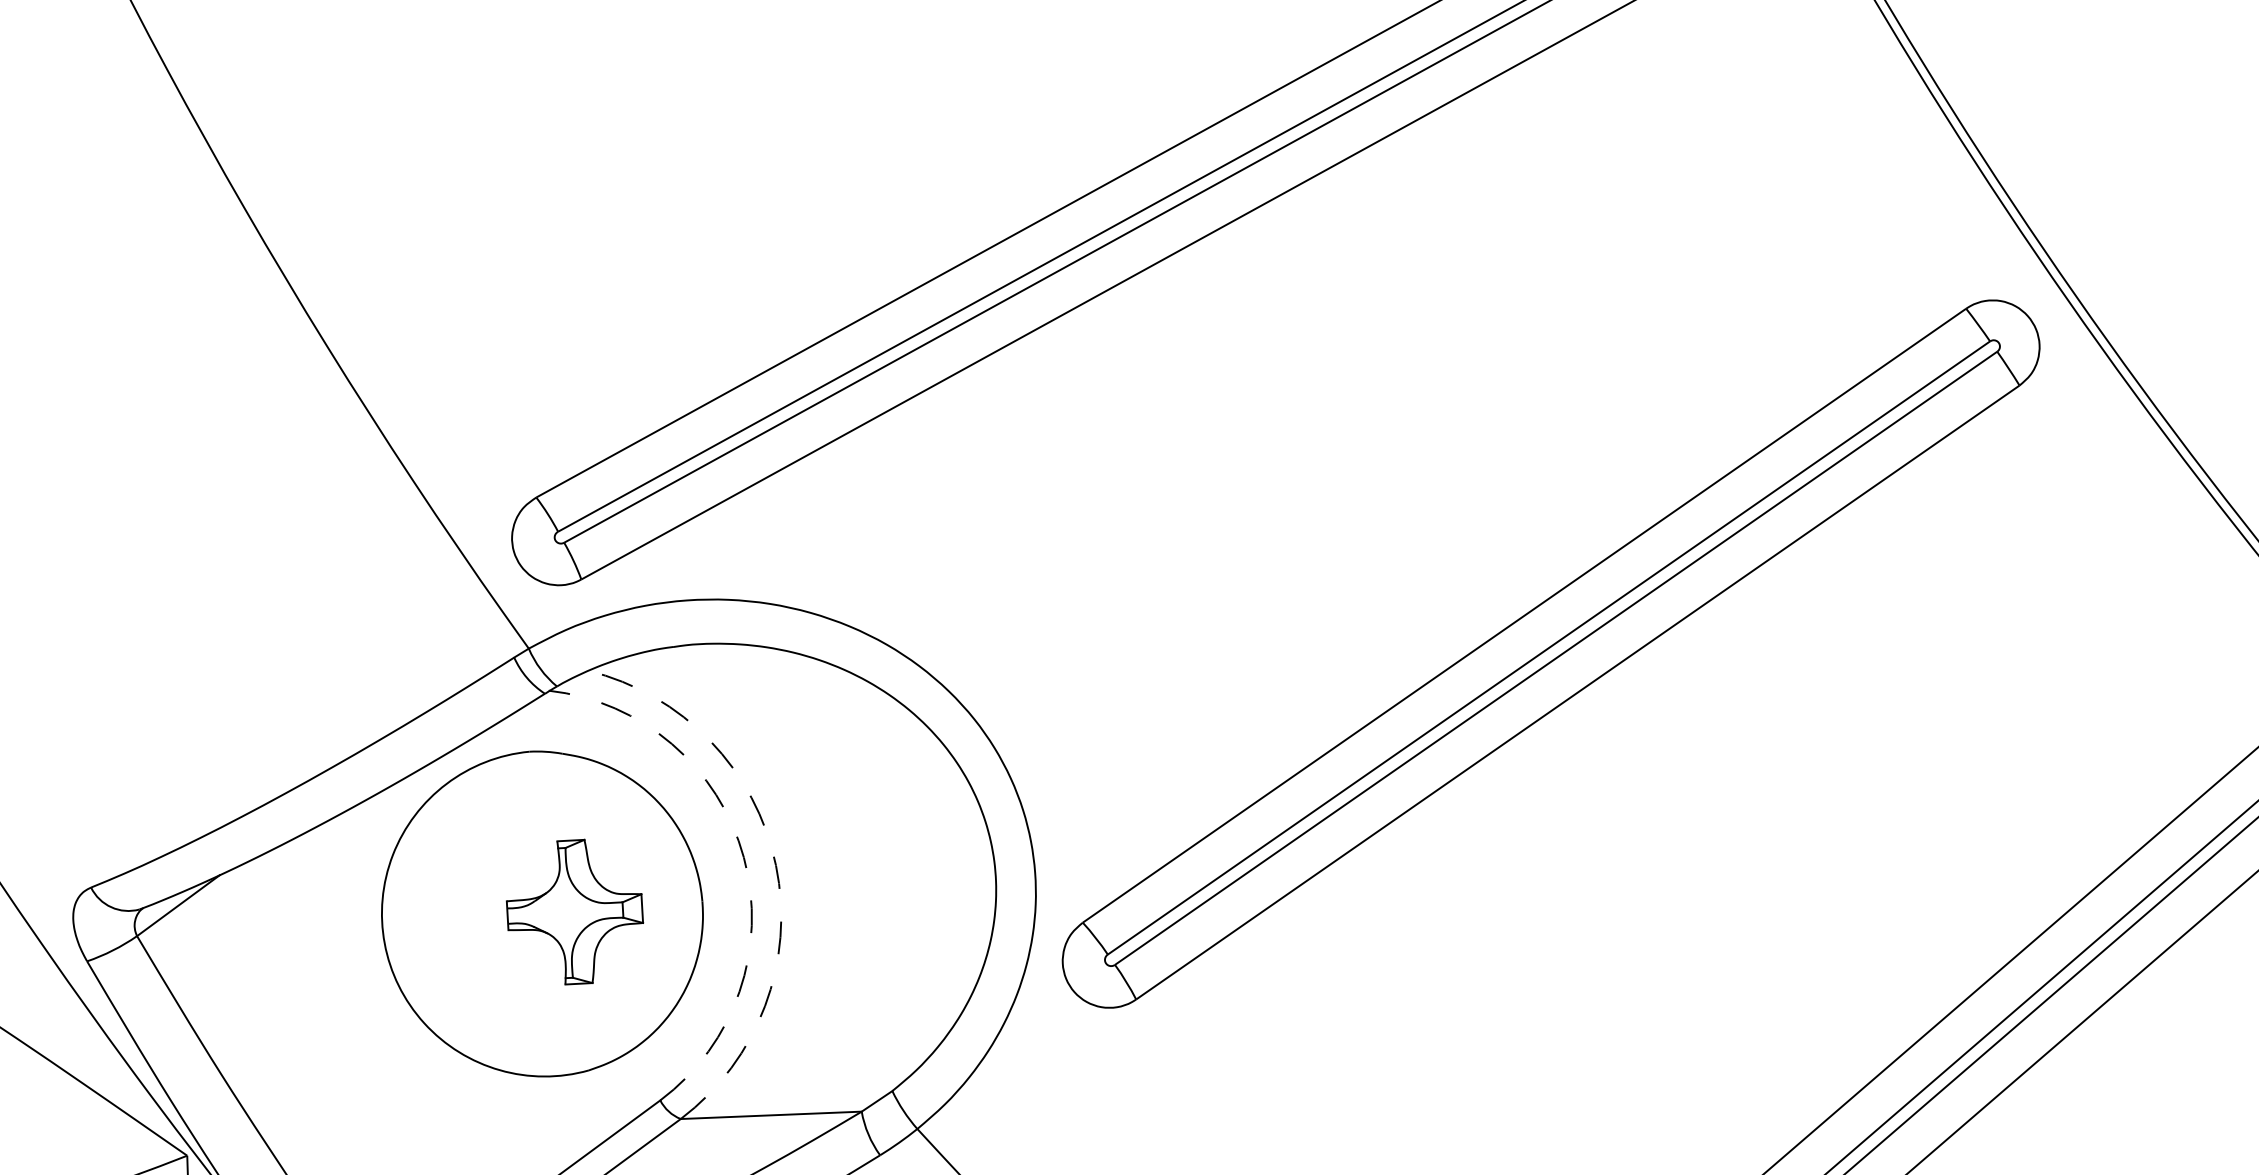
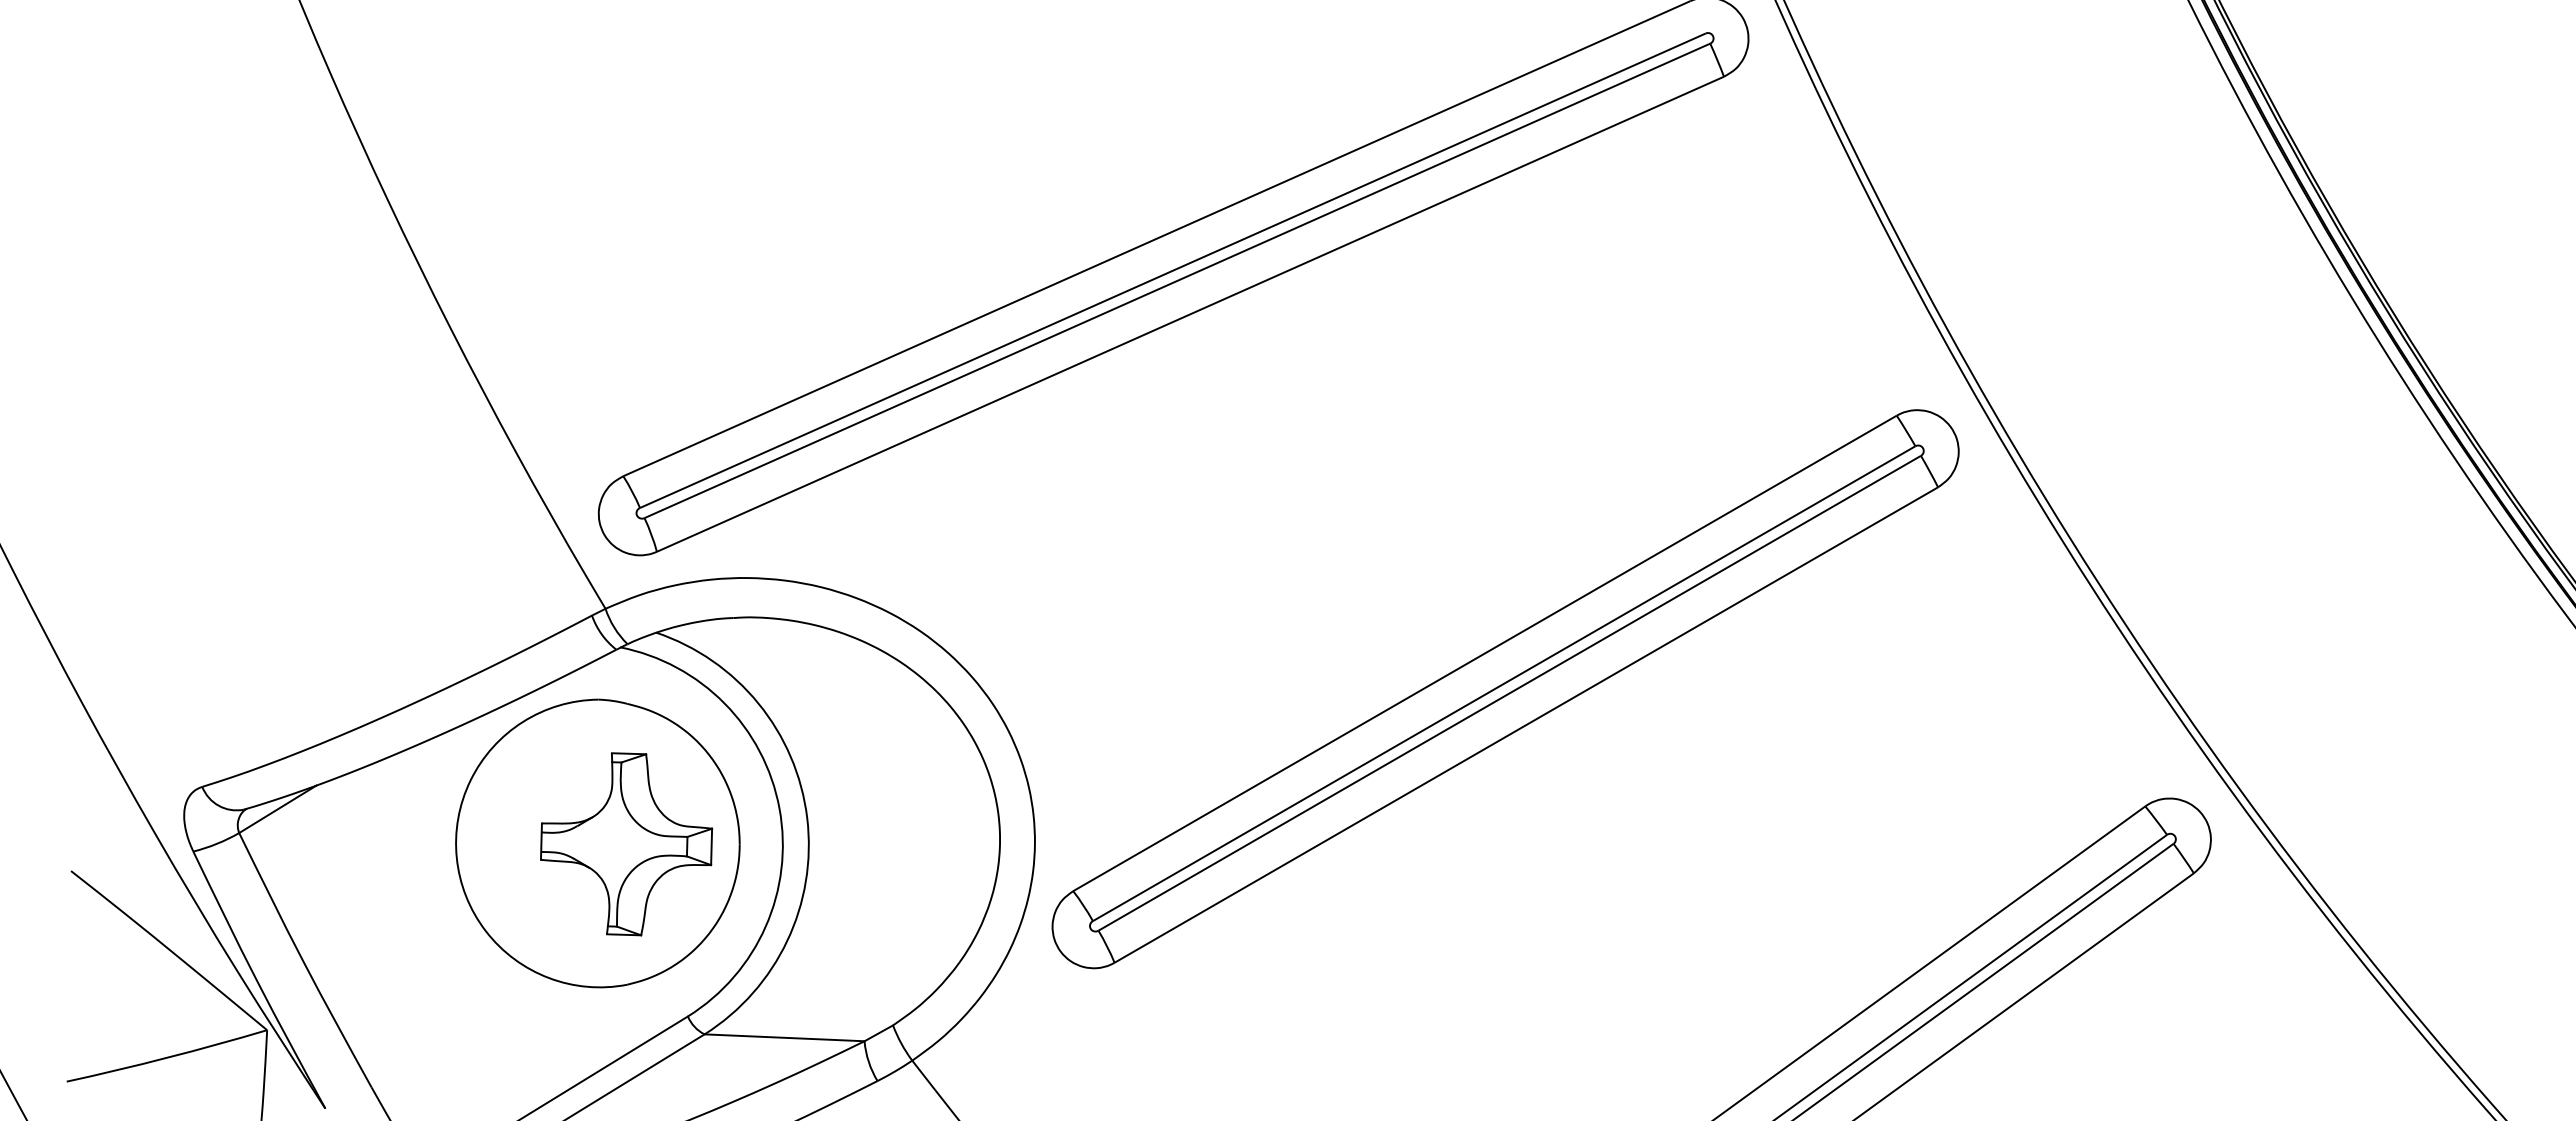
arc: (743, 857) -> (779, 808), dashed -> solid
arc: (776, 865) -> (807, 818), dashed -> solid
part: (574, 912) -> (626, 844), size x1.43

